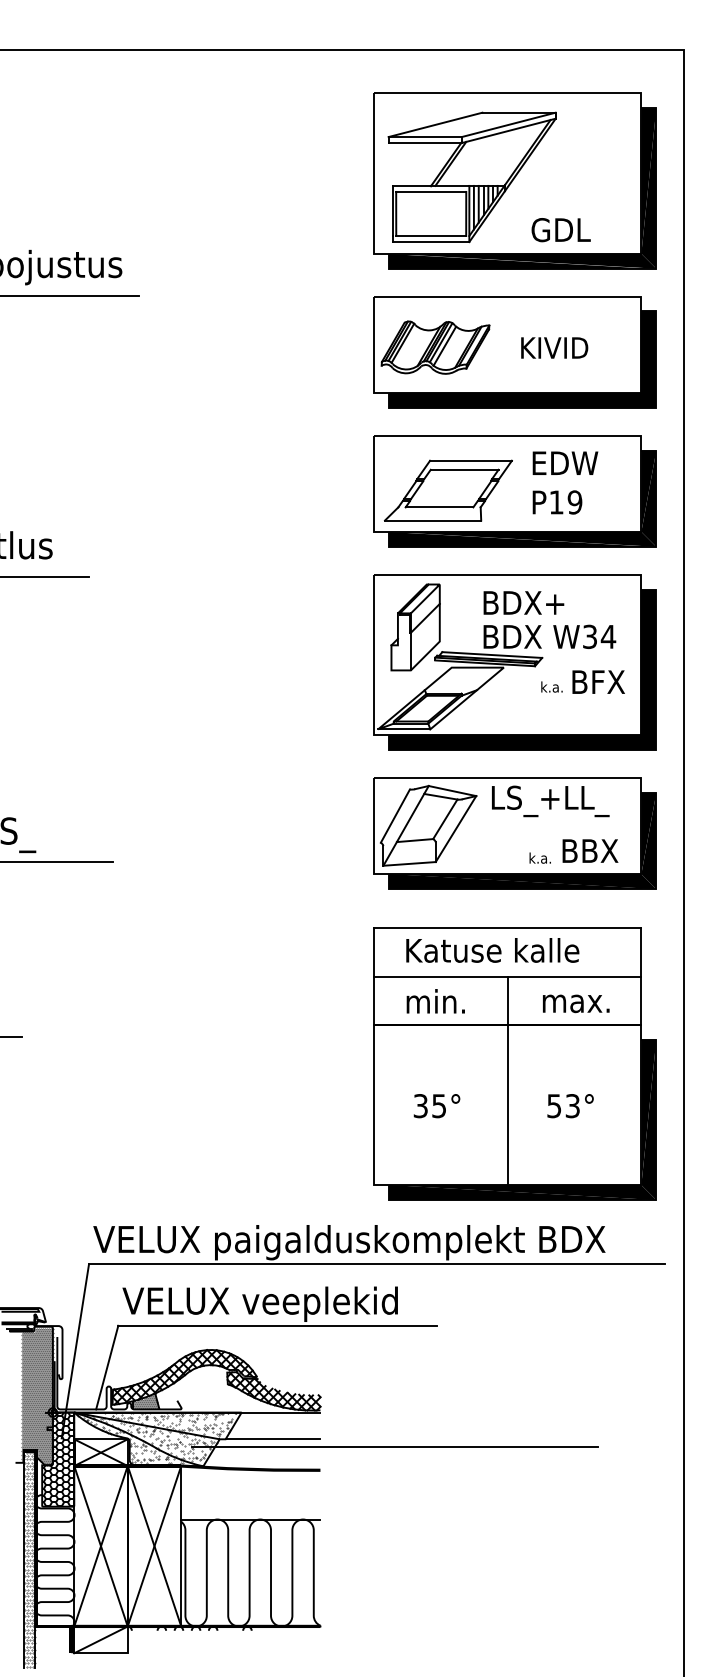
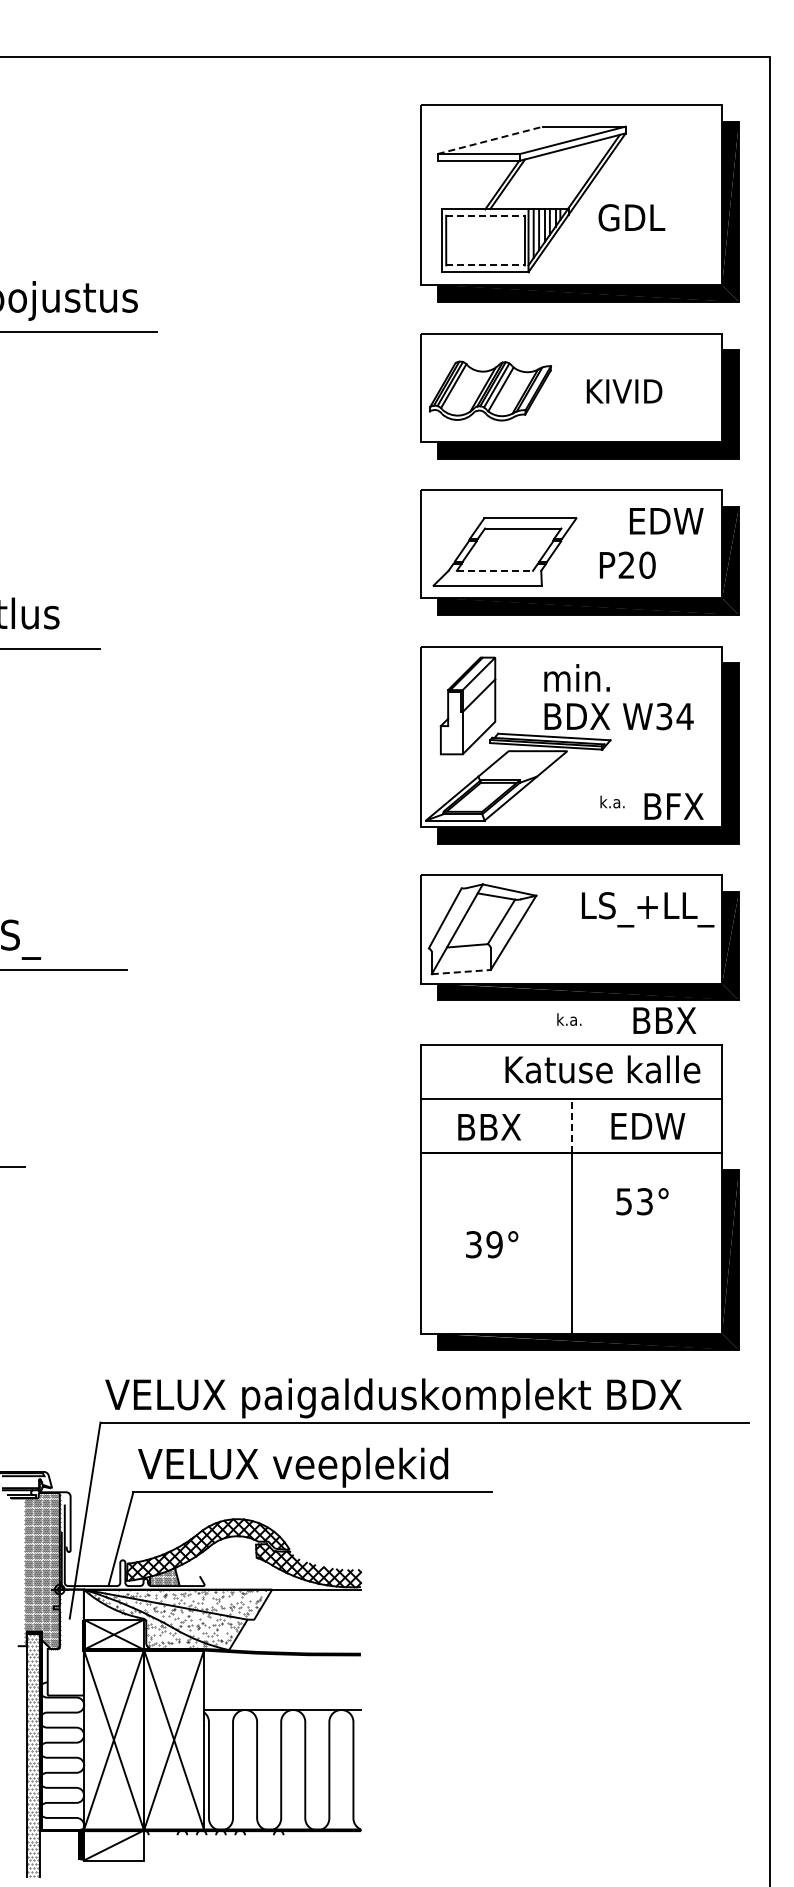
line: (435, 125) -> (490, 140), solid -> dashed
line: (432, 191) -> (486, 215), solid -> dashed
text: (560, 229) -> (631, 217), moved
line: (432, 236) -> (486, 265), solid -> dashed
text: (565, 463) -> (666, 521), moved
text: (565, 501) -> (636, 564), P19 -> P20
line: (440, 507) -> (495, 570), solid -> dashed
text: (523, 602) -> (589, 677), BDX+ -> min.
text: (598, 682) -> (673, 806), moved
text: (551, 686) -> (612, 801), moved
text: (551, 801) -> (648, 909), moved
text: (590, 850) -> (664, 1020), moved
text: (540, 858) -> (569, 1019), moved
line: (409, 864) -> (461, 972), solid -> dashed
text: (492, 950) -> (602, 1069), moved
line: (507, 1000) -> (571, 1125), solid -> dashed
text: (435, 1001) -> (490, 1126), min. -> BBX
text: (575, 1001) -> (648, 1126), max. -> EDW
text: (439, 1105) -> (494, 1244), 35° -> 39°
text: (570, 1105) -> (642, 1201), moved
line: (272, 1439) -> (307, 1619), removed
line: (394, 1447) -> (444, 1628), removed
hatch: (57, 1459) -> (65, 1642), removed

